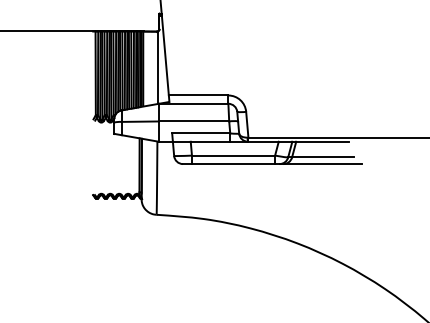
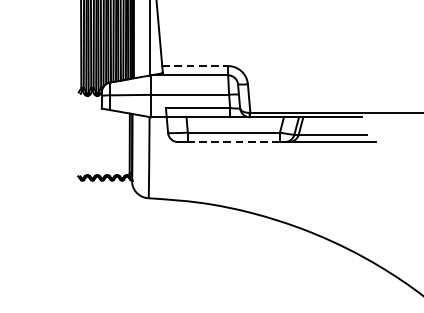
line: (198, 95) -> (195, 66), solid -> dashed
line: (233, 164) -> (233, 142), solid -> dashed

